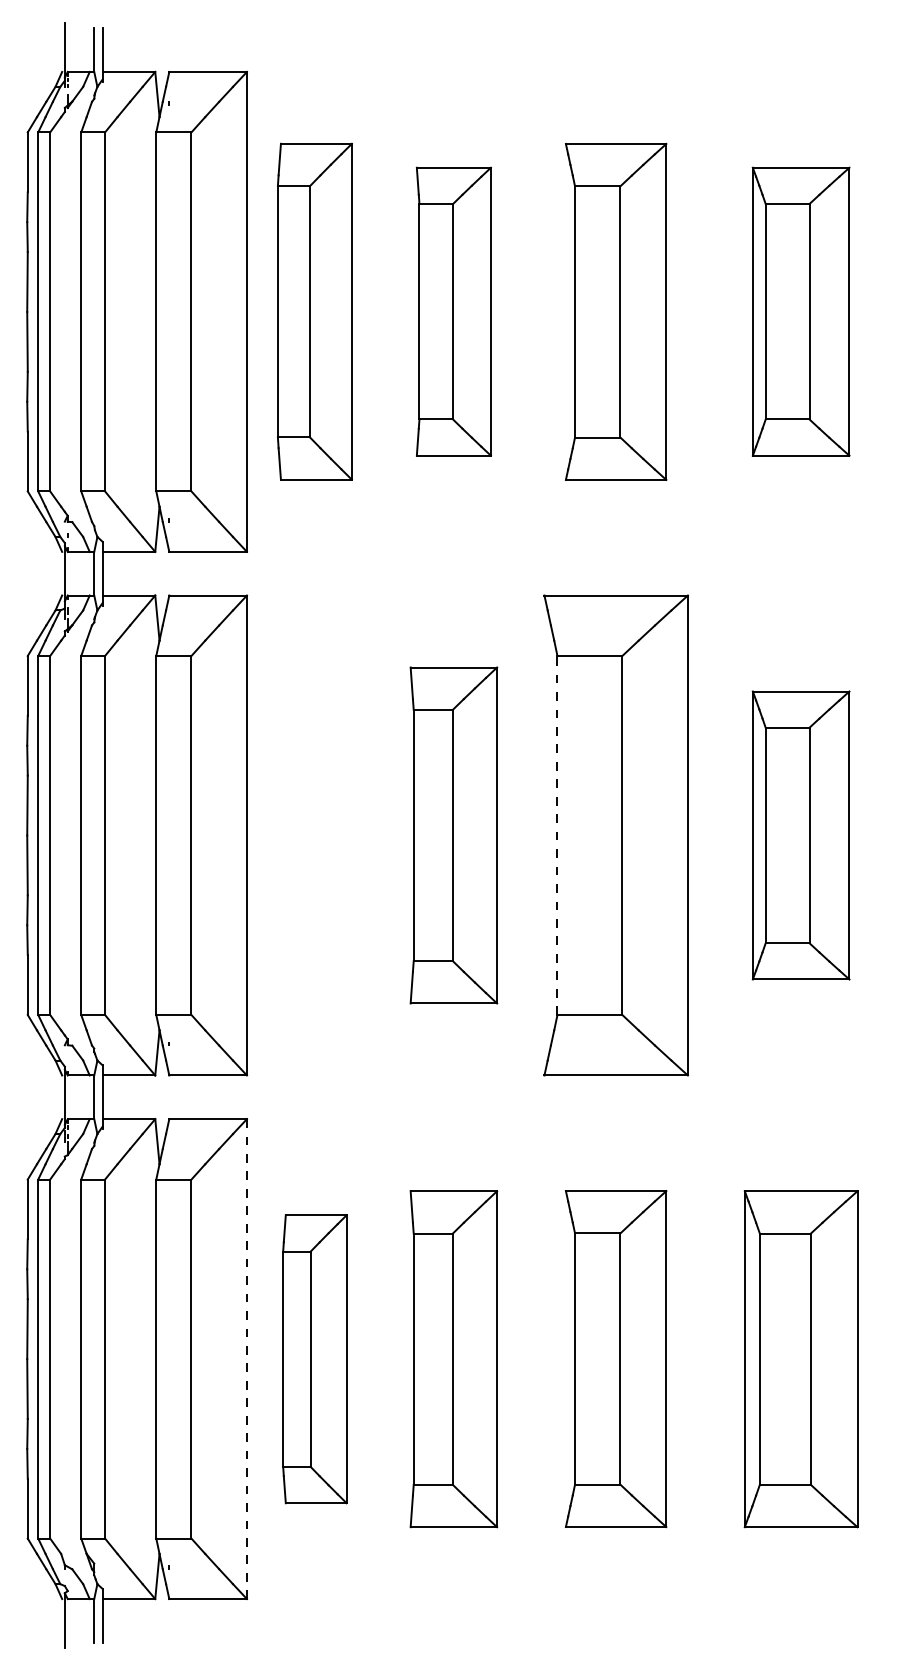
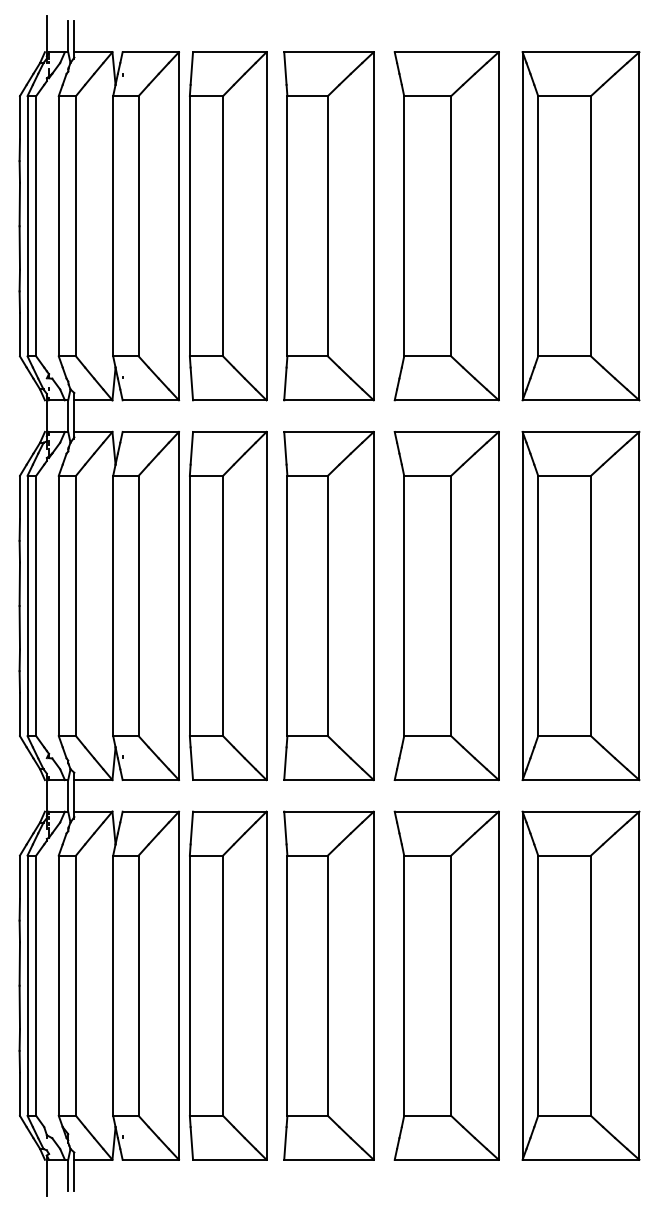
part: (314, 311) -> (227, 225), size x1.43
part: (453, 311) -> (328, 225), size x1.67
part: (615, 311) -> (446, 225), size x1.43
part: (800, 311) -> (580, 225), size x1.67
part: (314, 835) -> (227, 606), added
part: (453, 835) -> (328, 606), size x1.43
line: (557, 835) -> (404, 606), dashed -> solid
part: (800, 835) -> (580, 606), size x1.67
part: (615, 1358) -> (446, 985), size x1.43
line: (246, 1359) -> (178, 986), dashed -> solid
part: (314, 1359) -> (227, 986), size x1.67
part: (453, 1359) -> (328, 986), size x1.43
part: (800, 1359) -> (580, 986), size x1.43

